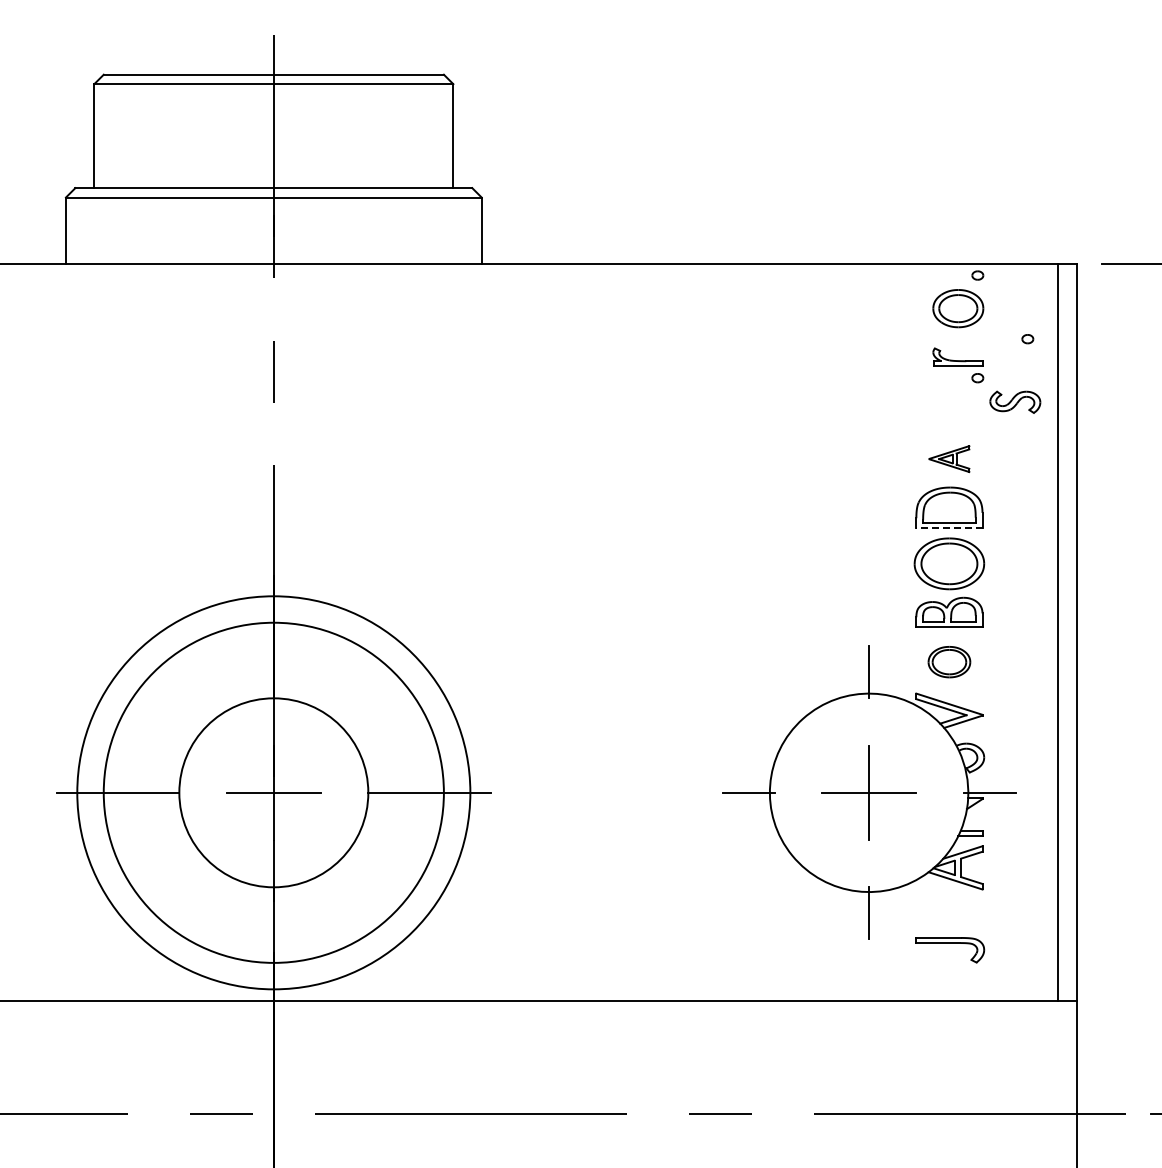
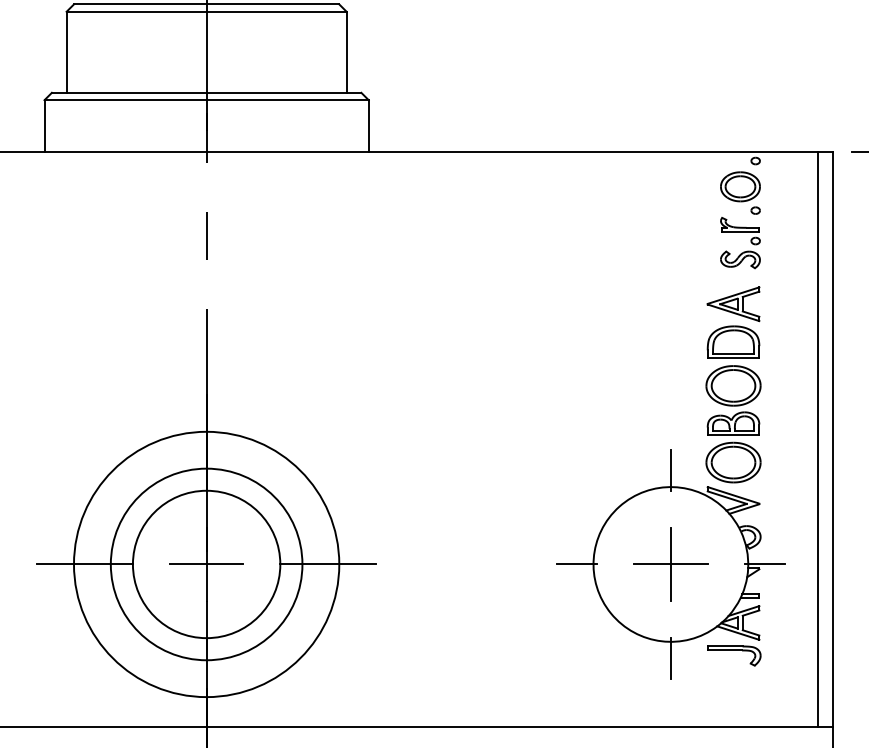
part: (1027, 339) -> (755, 210), moved
part: (1015, 401) -> (740, 259), moved
part: (949, 458) -> (733, 303), size x1.67
line: (948, 528) -> (732, 358), dashed -> solid
part: (949, 661) -> (733, 462), size x1.67
circle: (273, 792) -> (206, 564), size x0.62
part: (950, 943) -> (734, 650), moved

